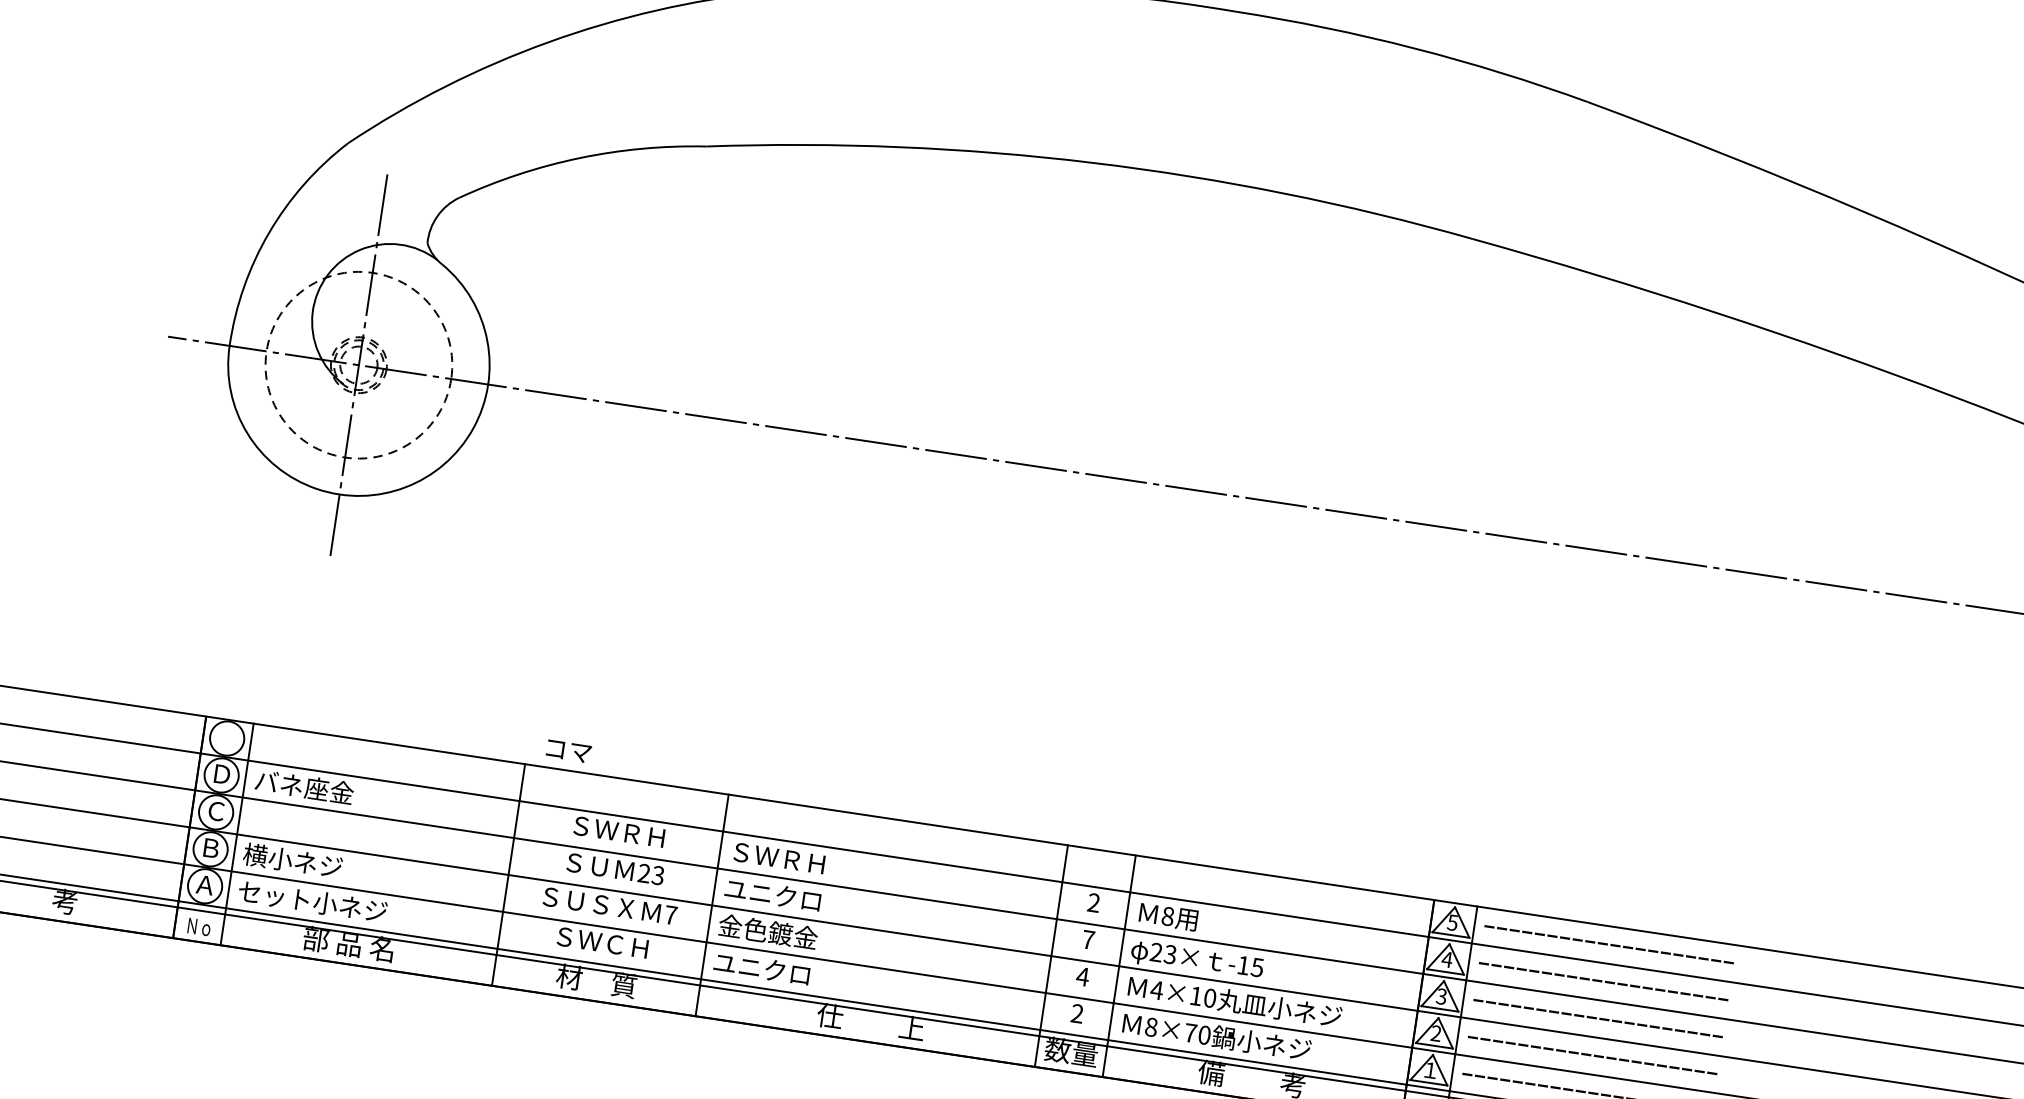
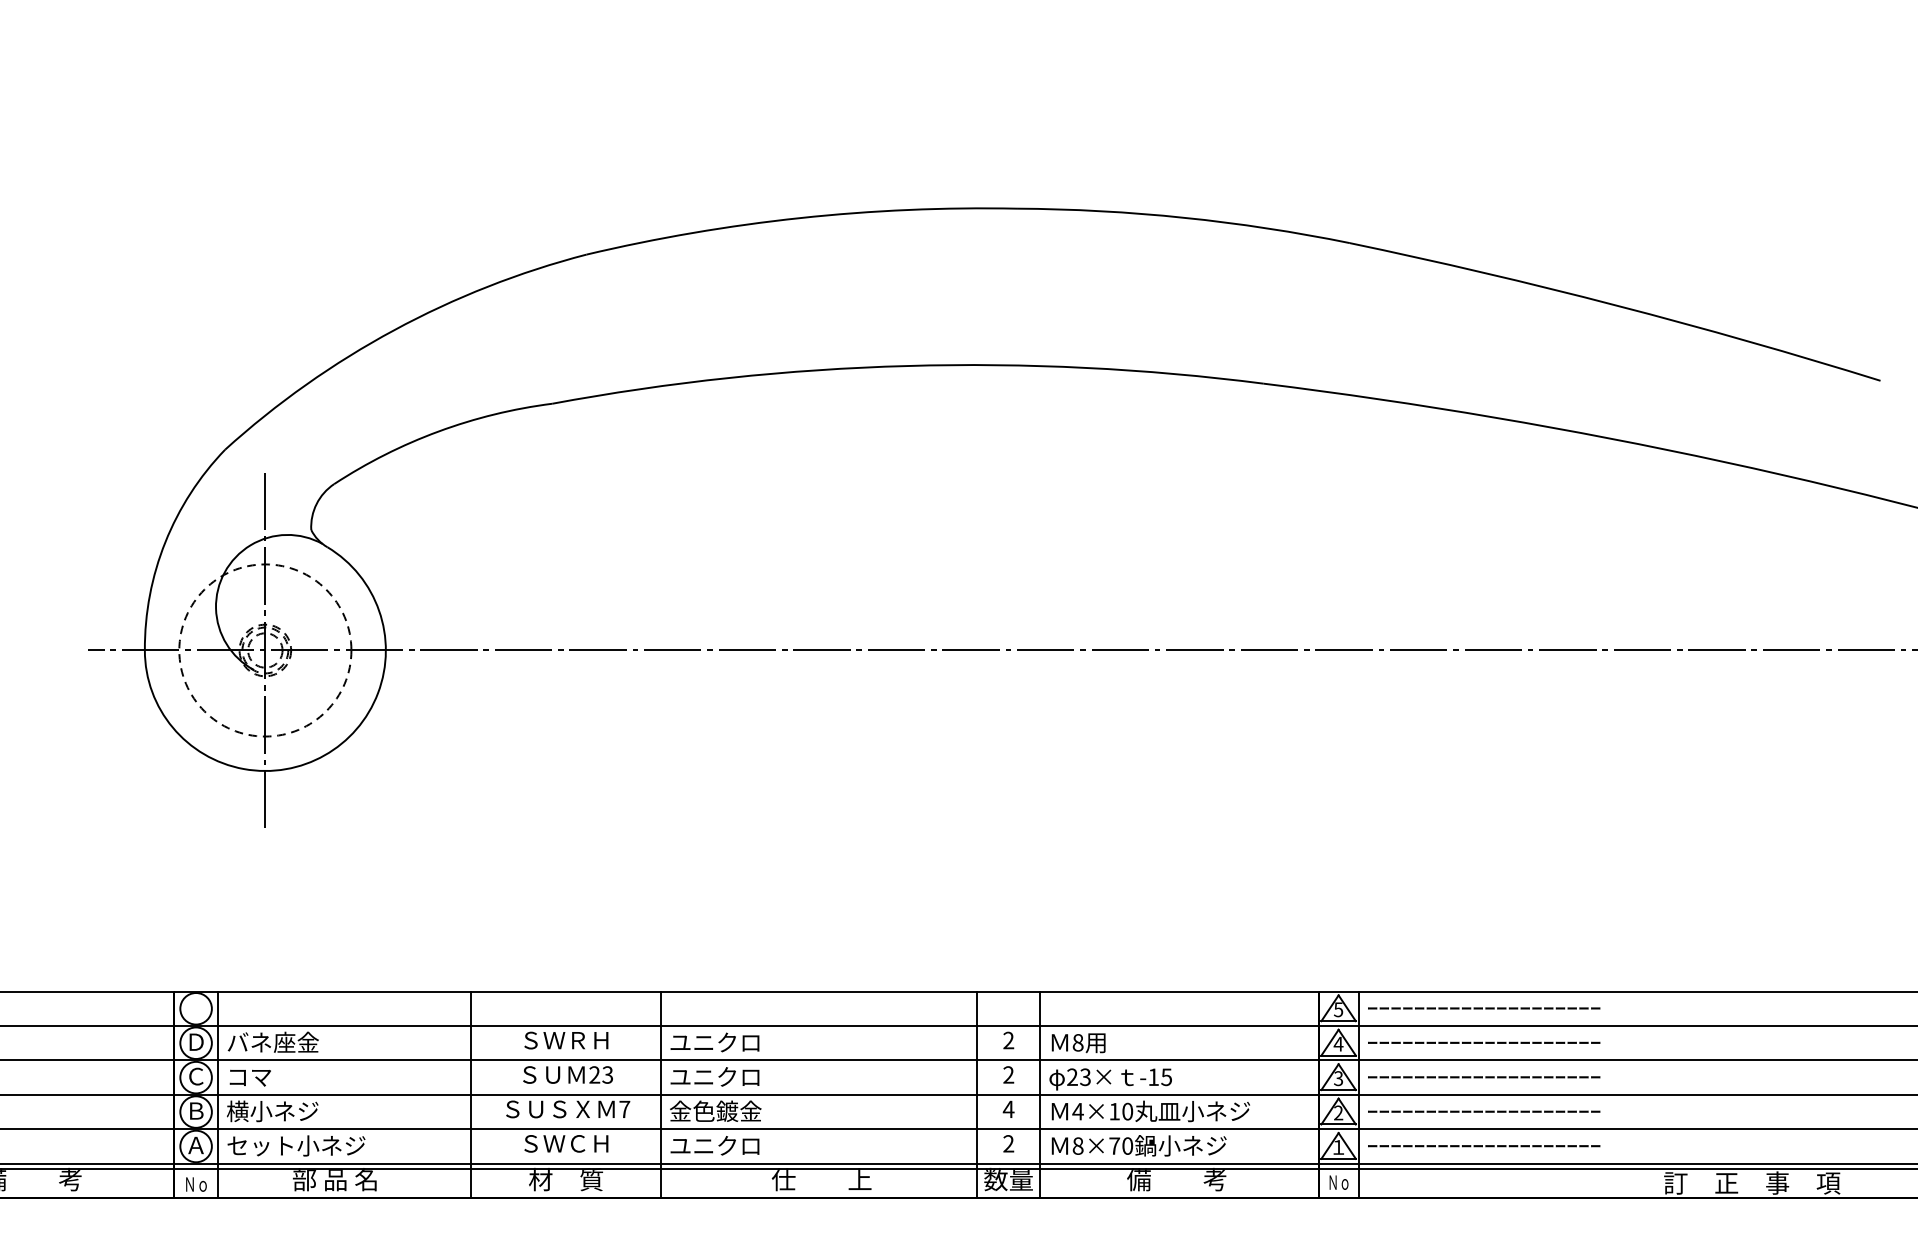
text: (567, 750) -> (249, 1077), moved
text: (777, 857) -> (714, 1042), ＳＷＲＨ -> ユニクロ
text: (1088, 939) -> (1008, 1074), 7 -> 2

